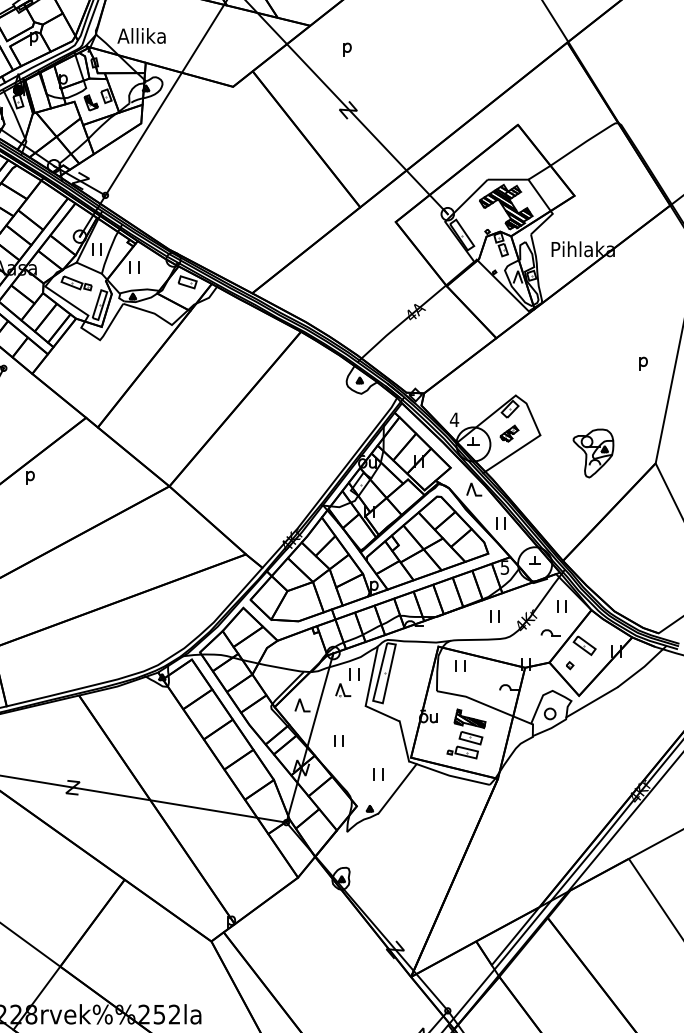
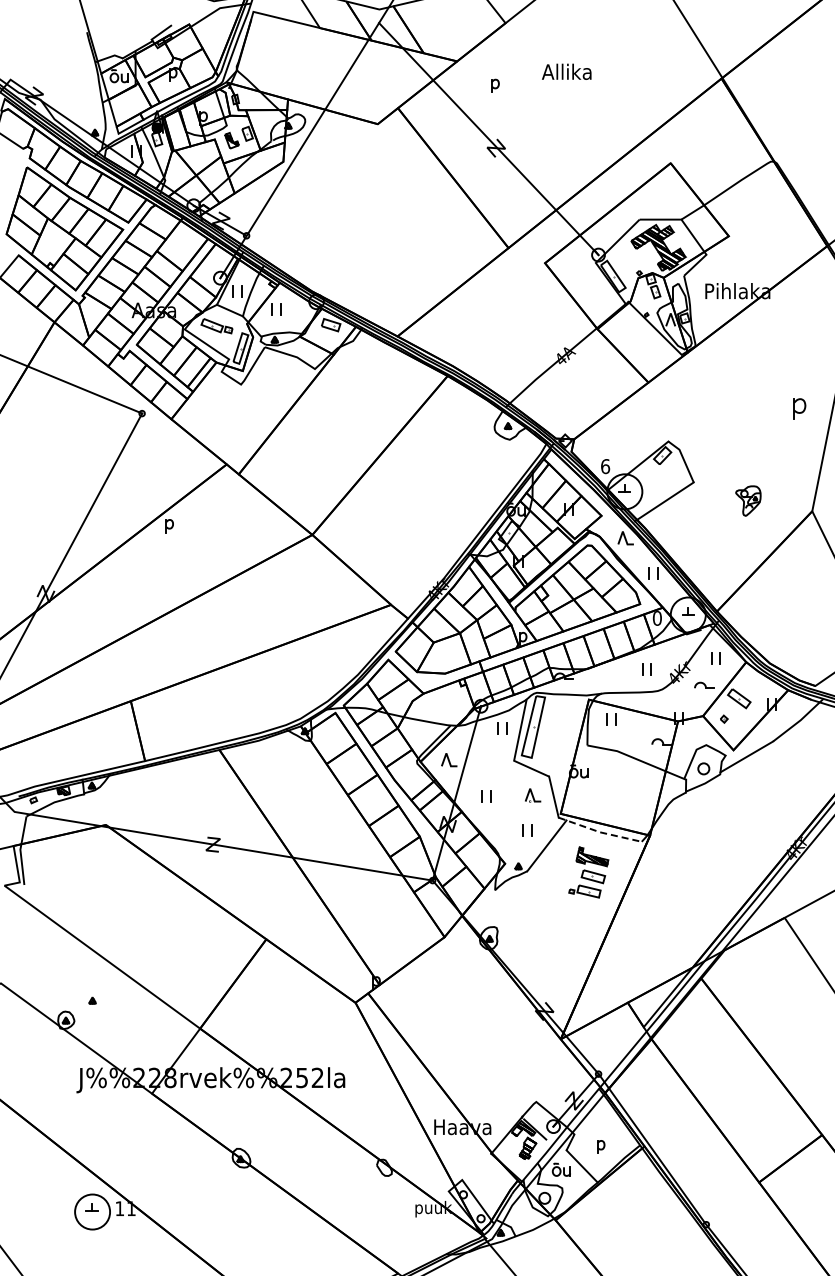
text: (141, 35) -> (566, 71), moved
part: (643, 363) -> (799, 408), size x1.6
text: (454, 419) -> (605, 466), 4 -> 6
part: (510, 433) -> (662, 480), removed
part: (593, 452) -> (748, 500), size x0.6
text: (504, 567) -> (656, 618), 5 -> 0
part: (343, 690) -> (533, 795), moved
part: (466, 734) -> (588, 872), moved
line: (449, 775) -> (600, 832), solid -> dashed

